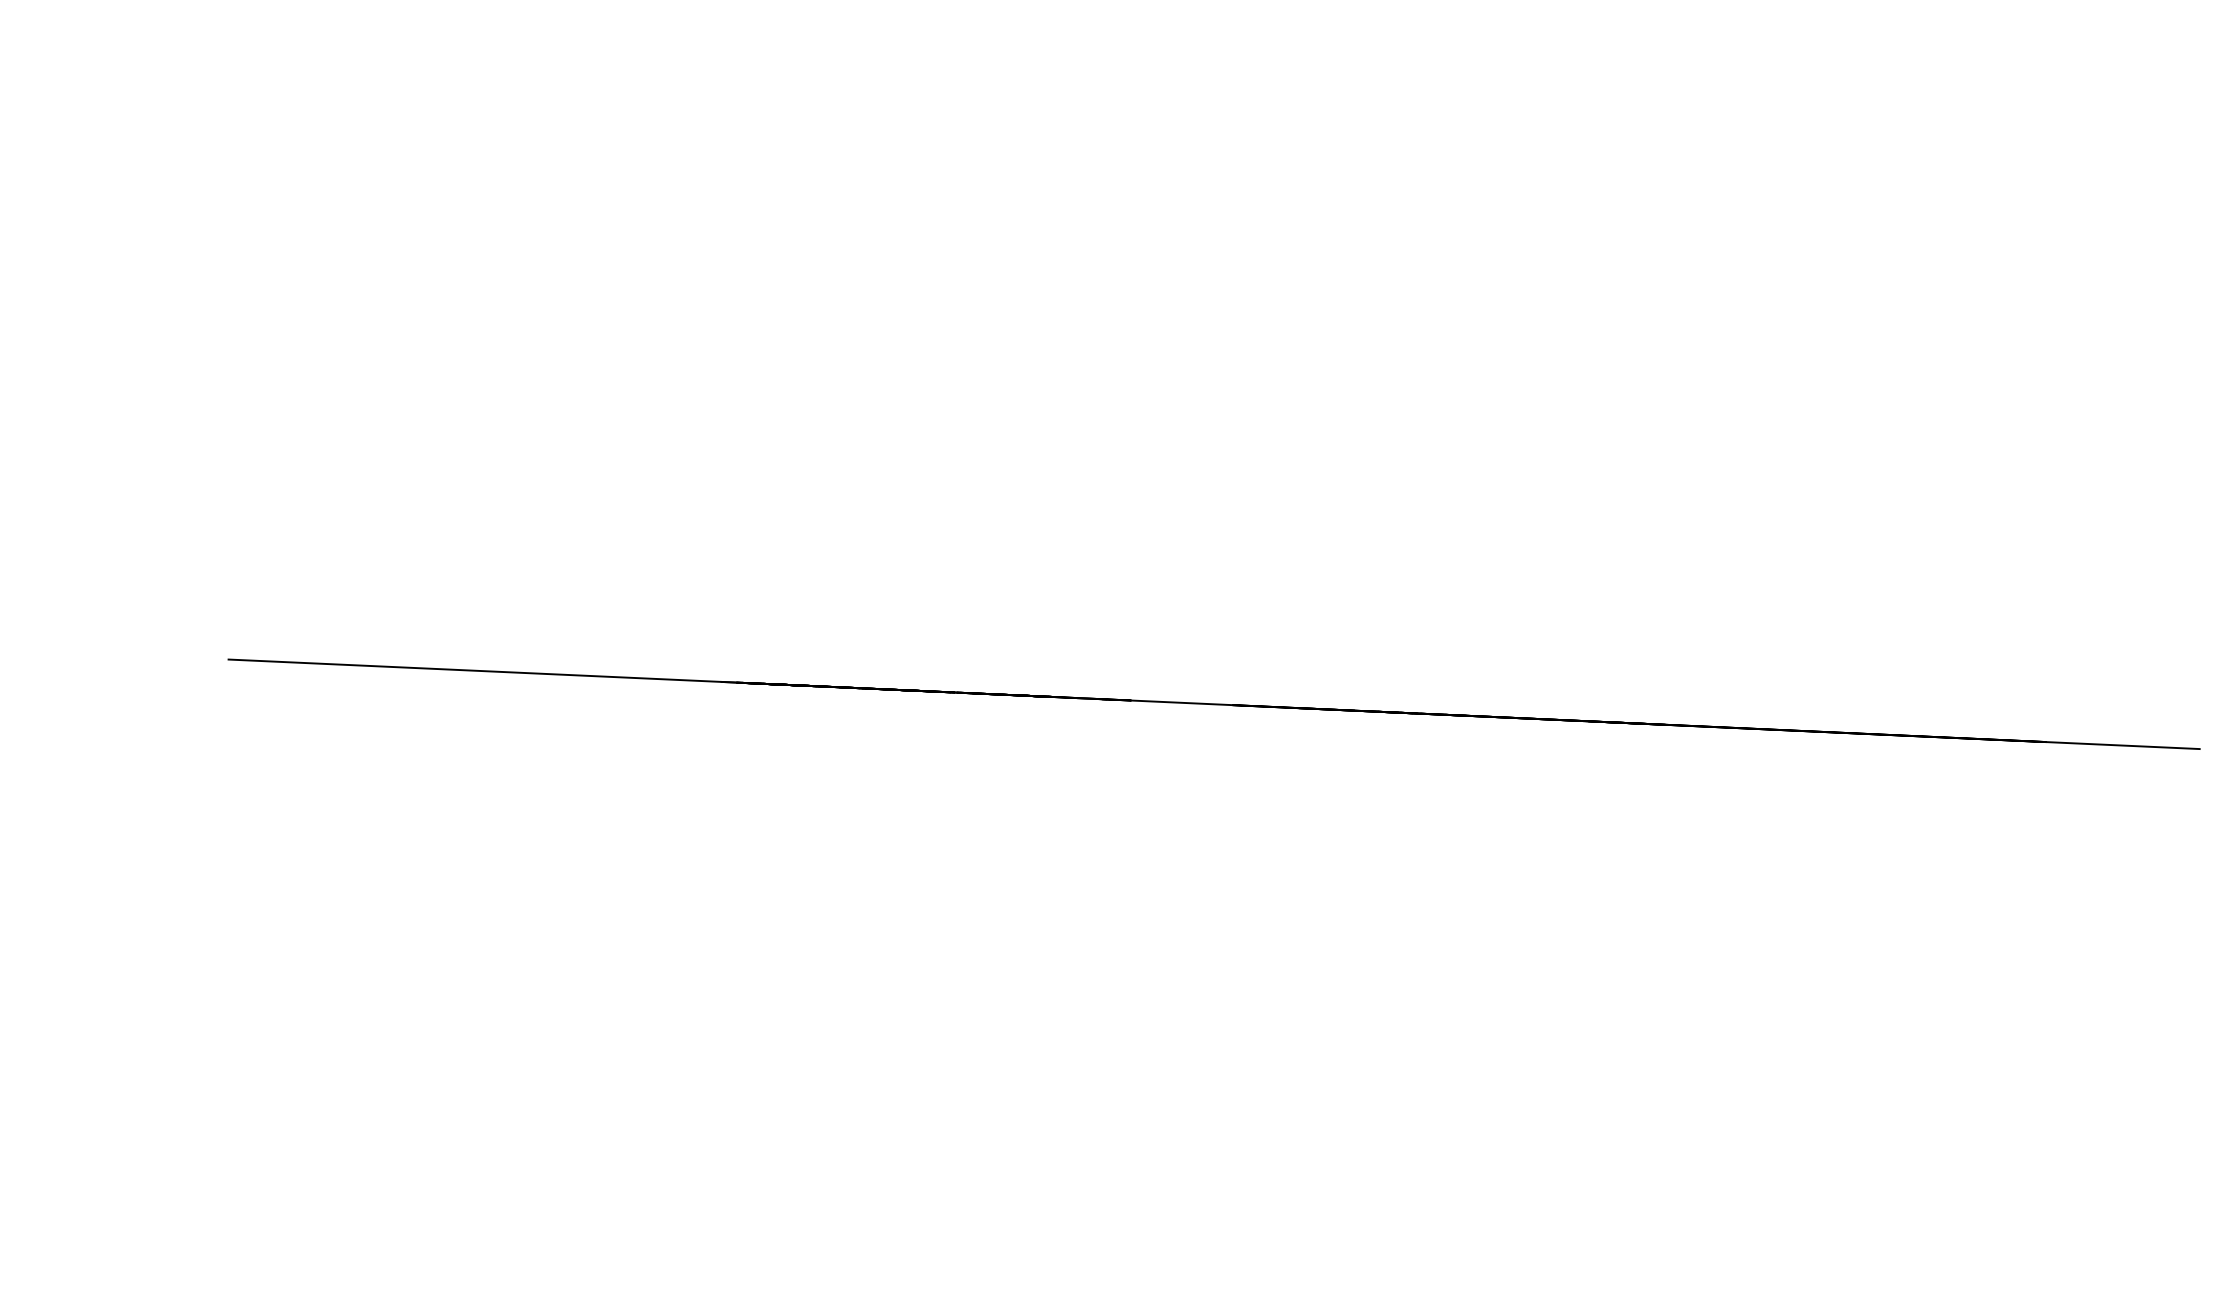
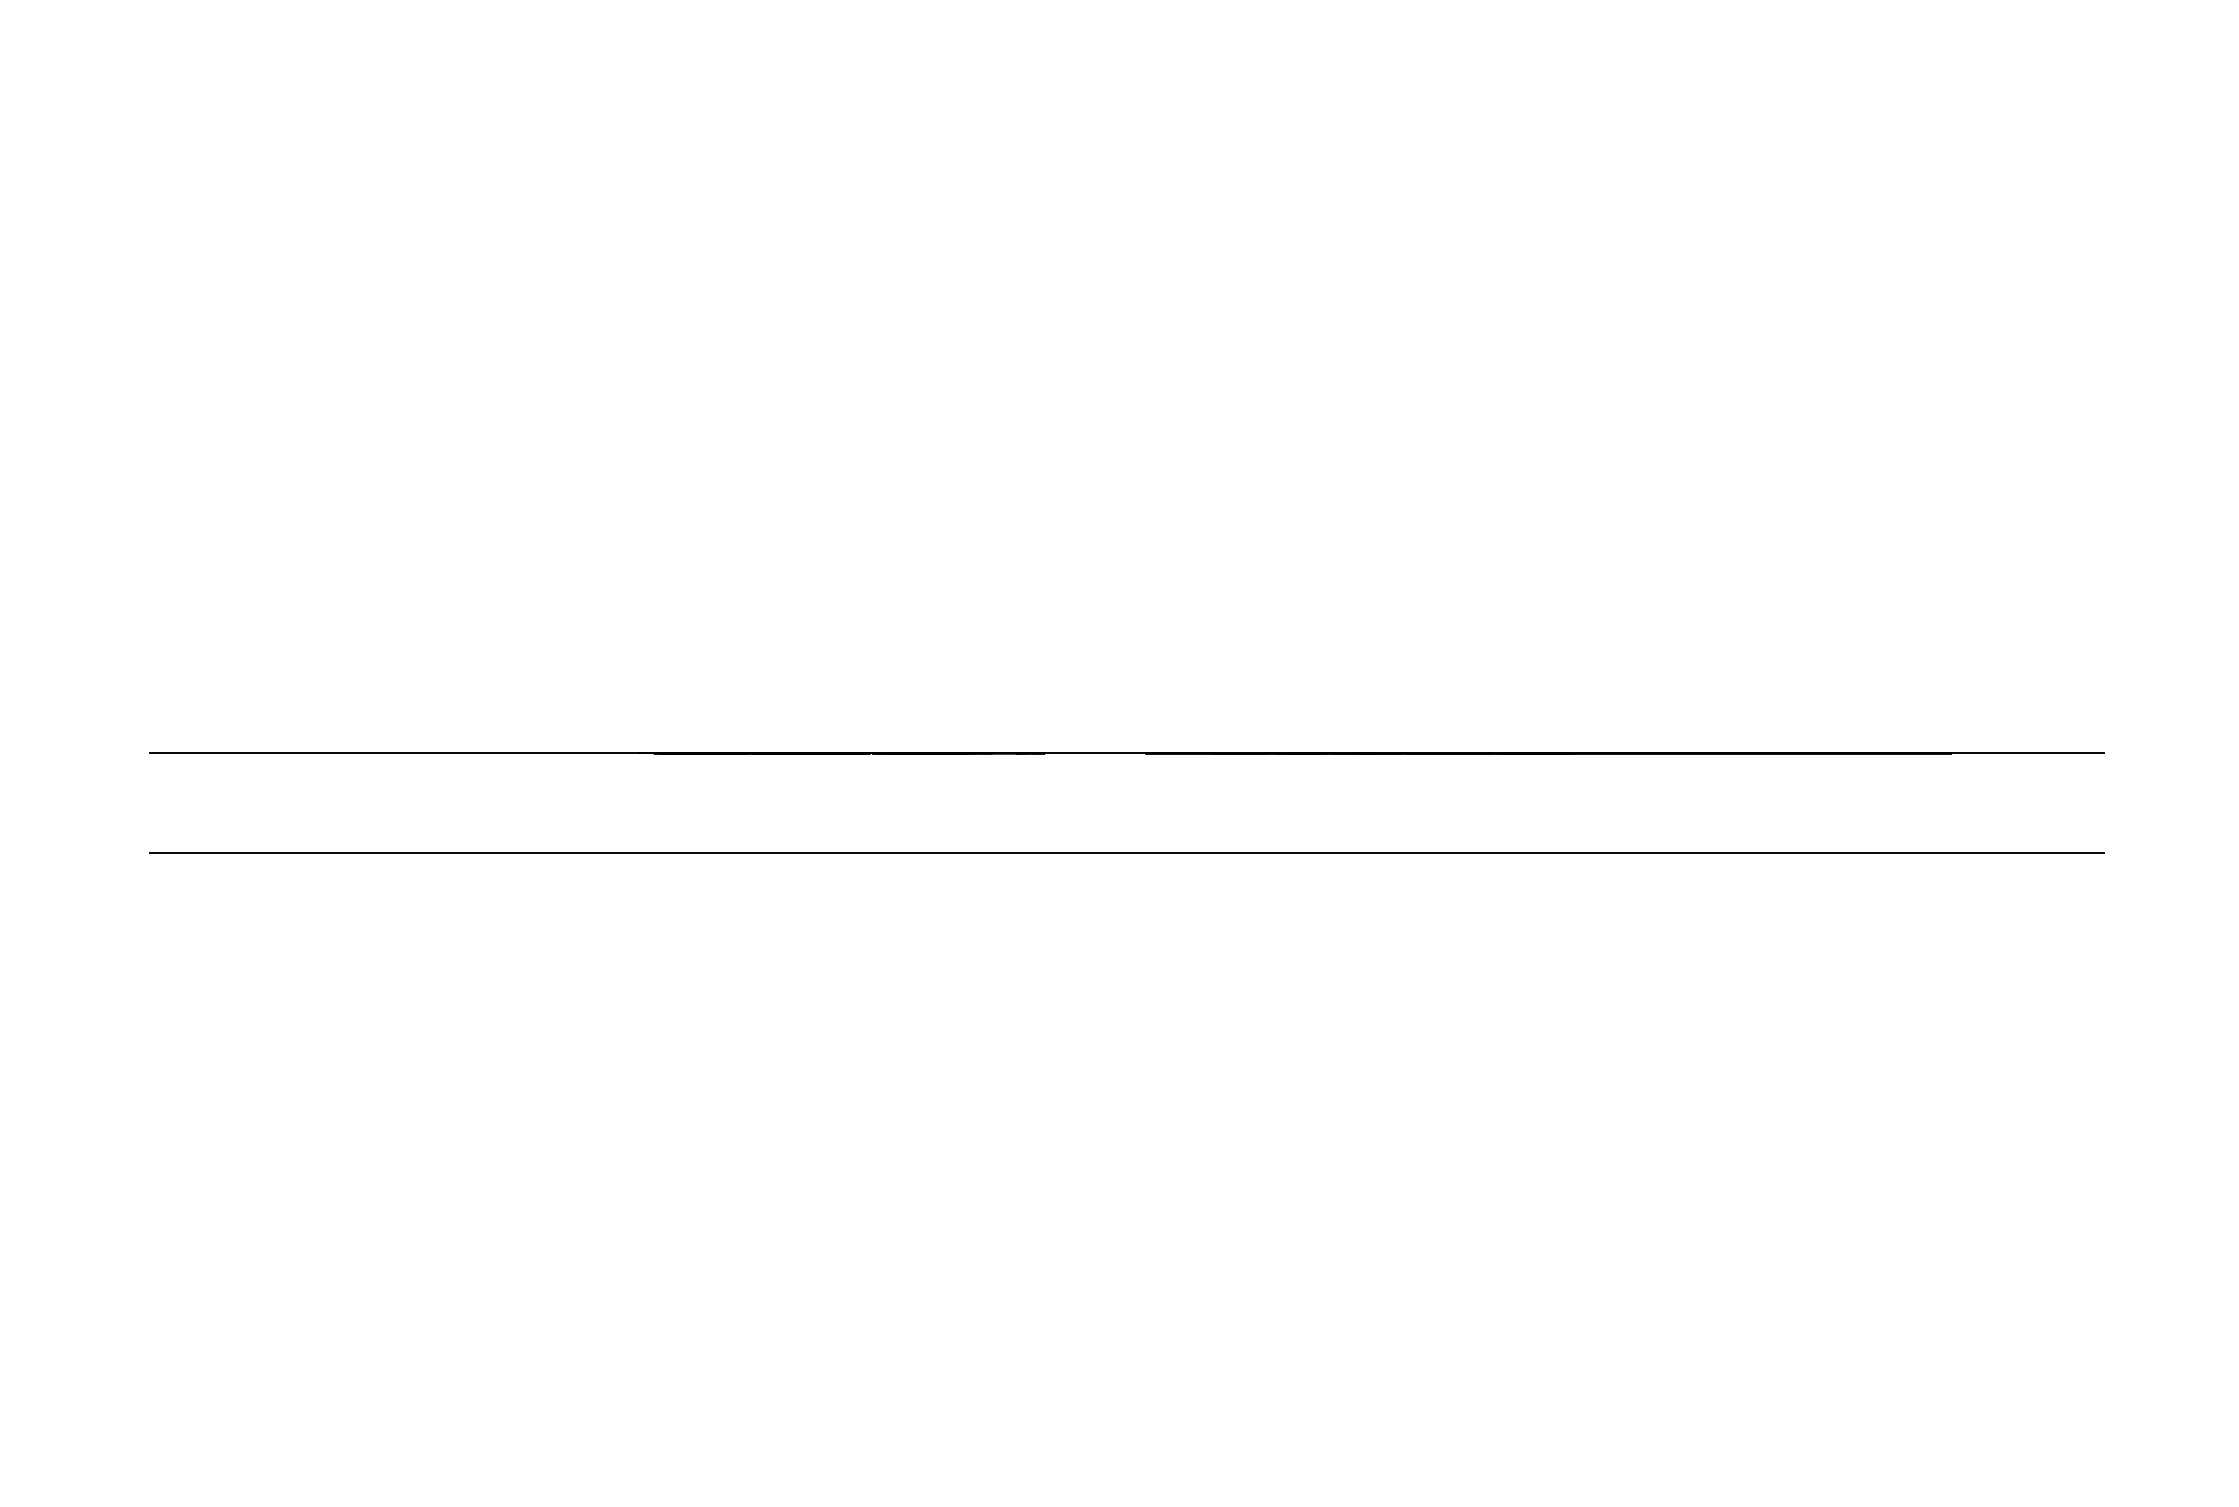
line: (1208, 804) -> (1126, 852), added

